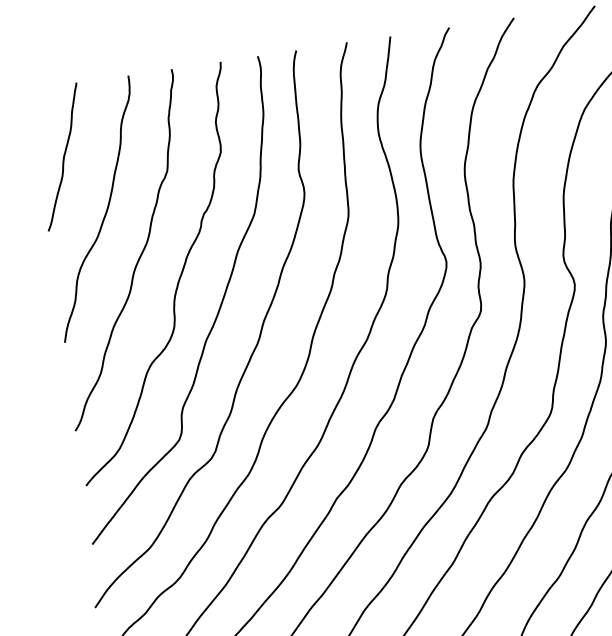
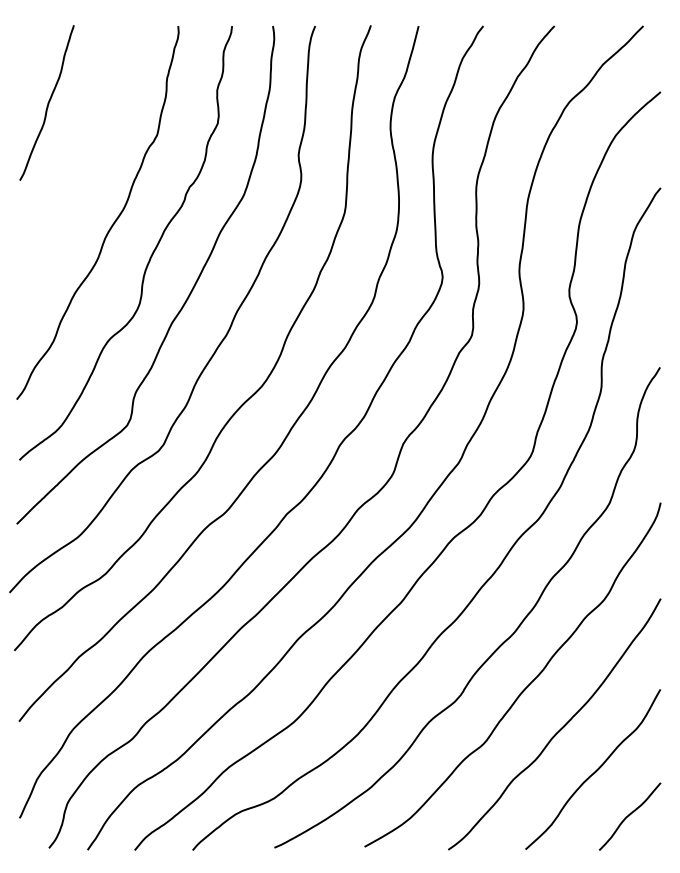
curve: (105, 211) -> (84, 168), removed

